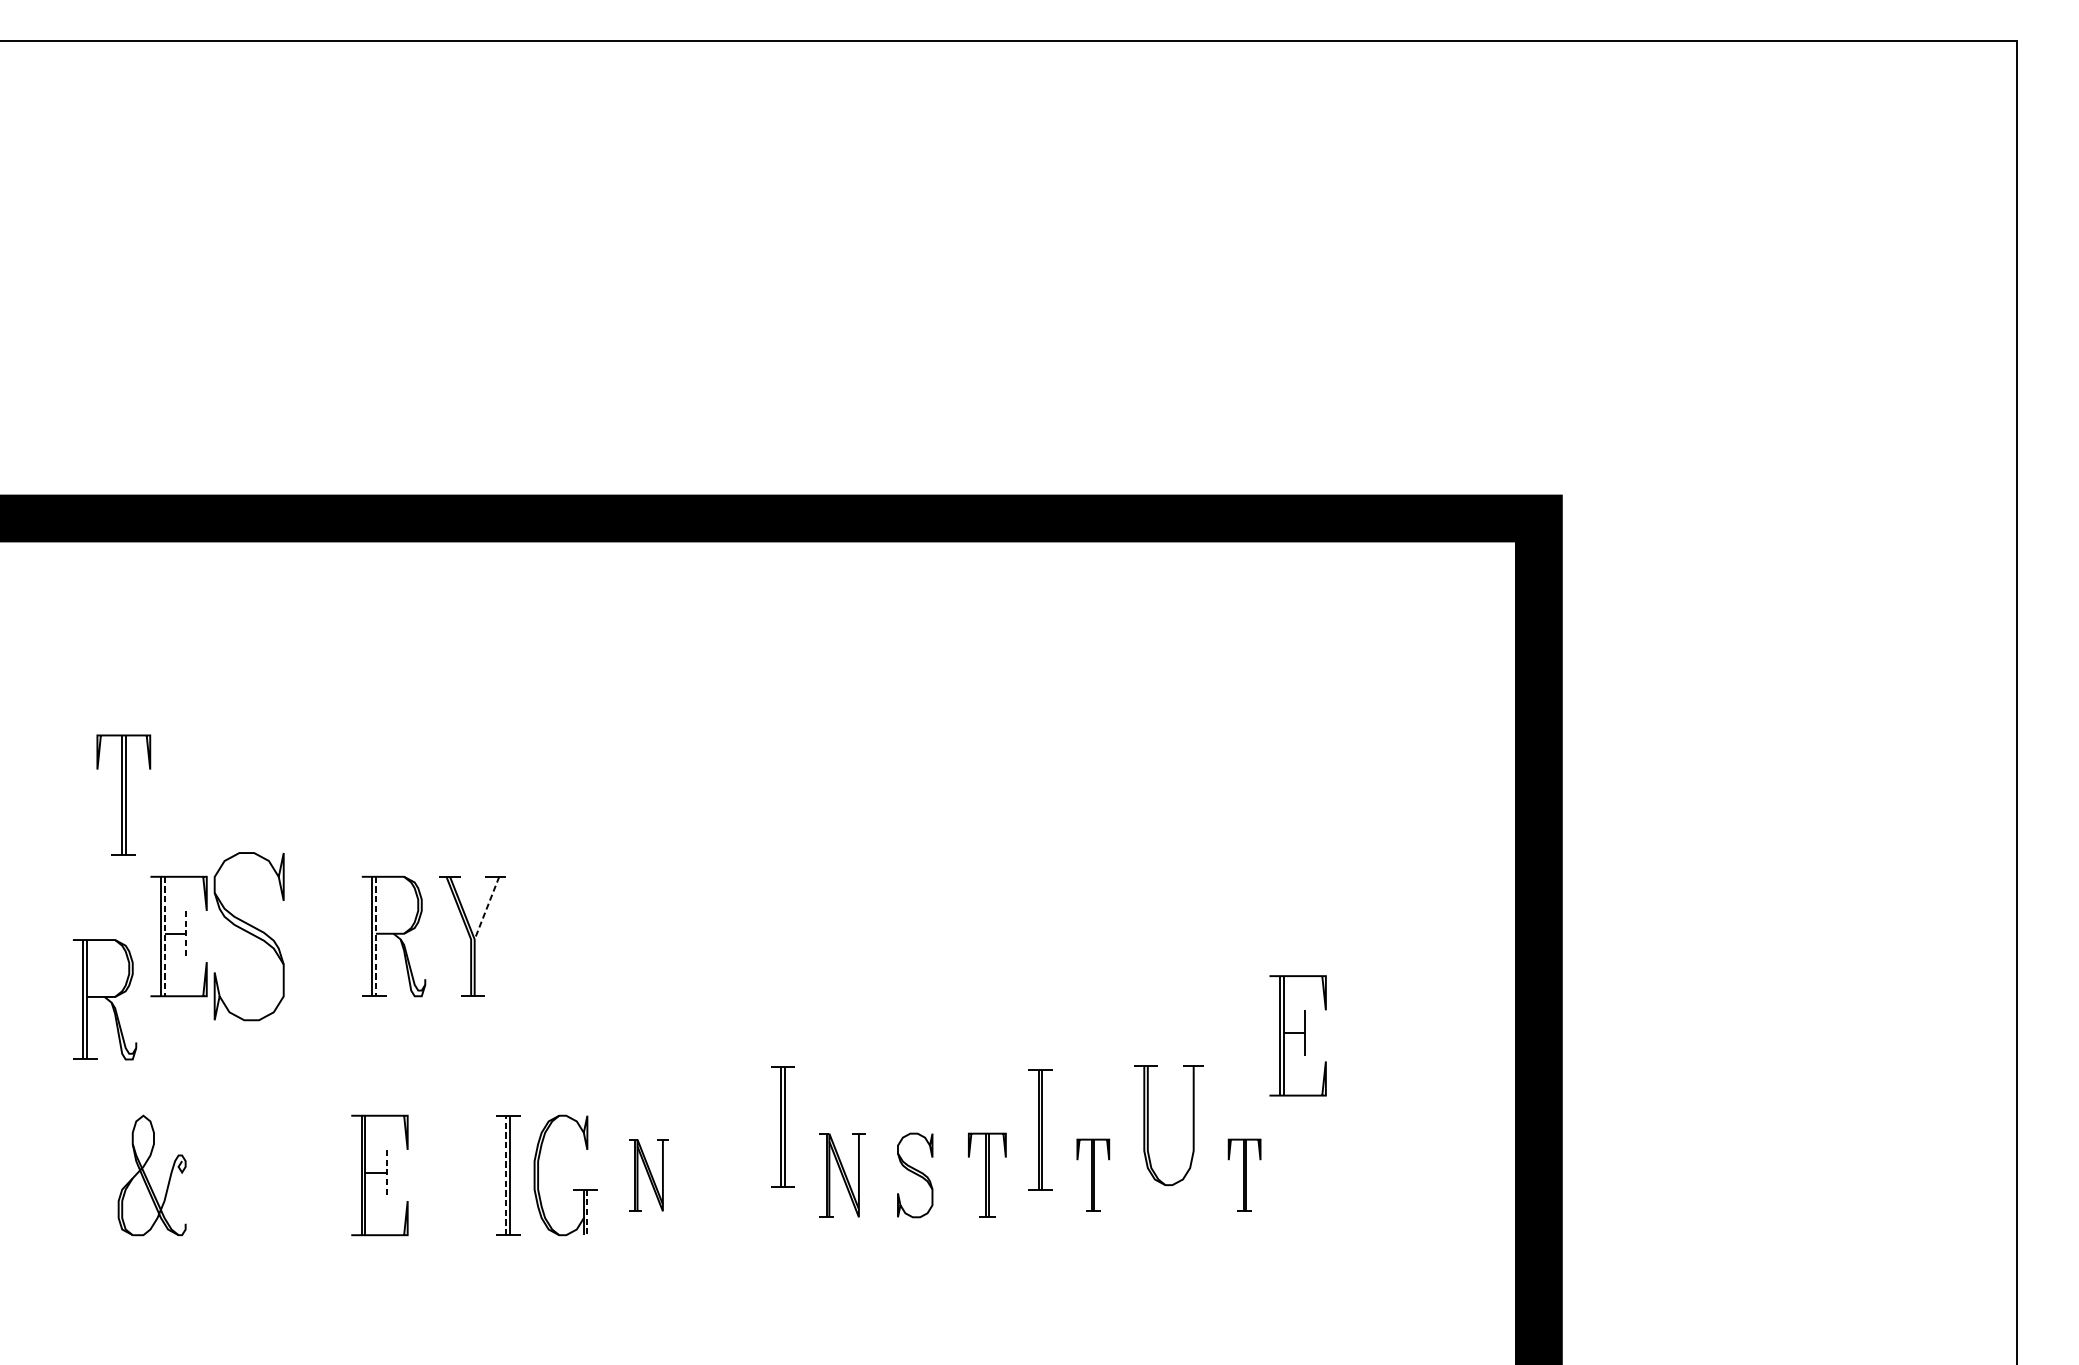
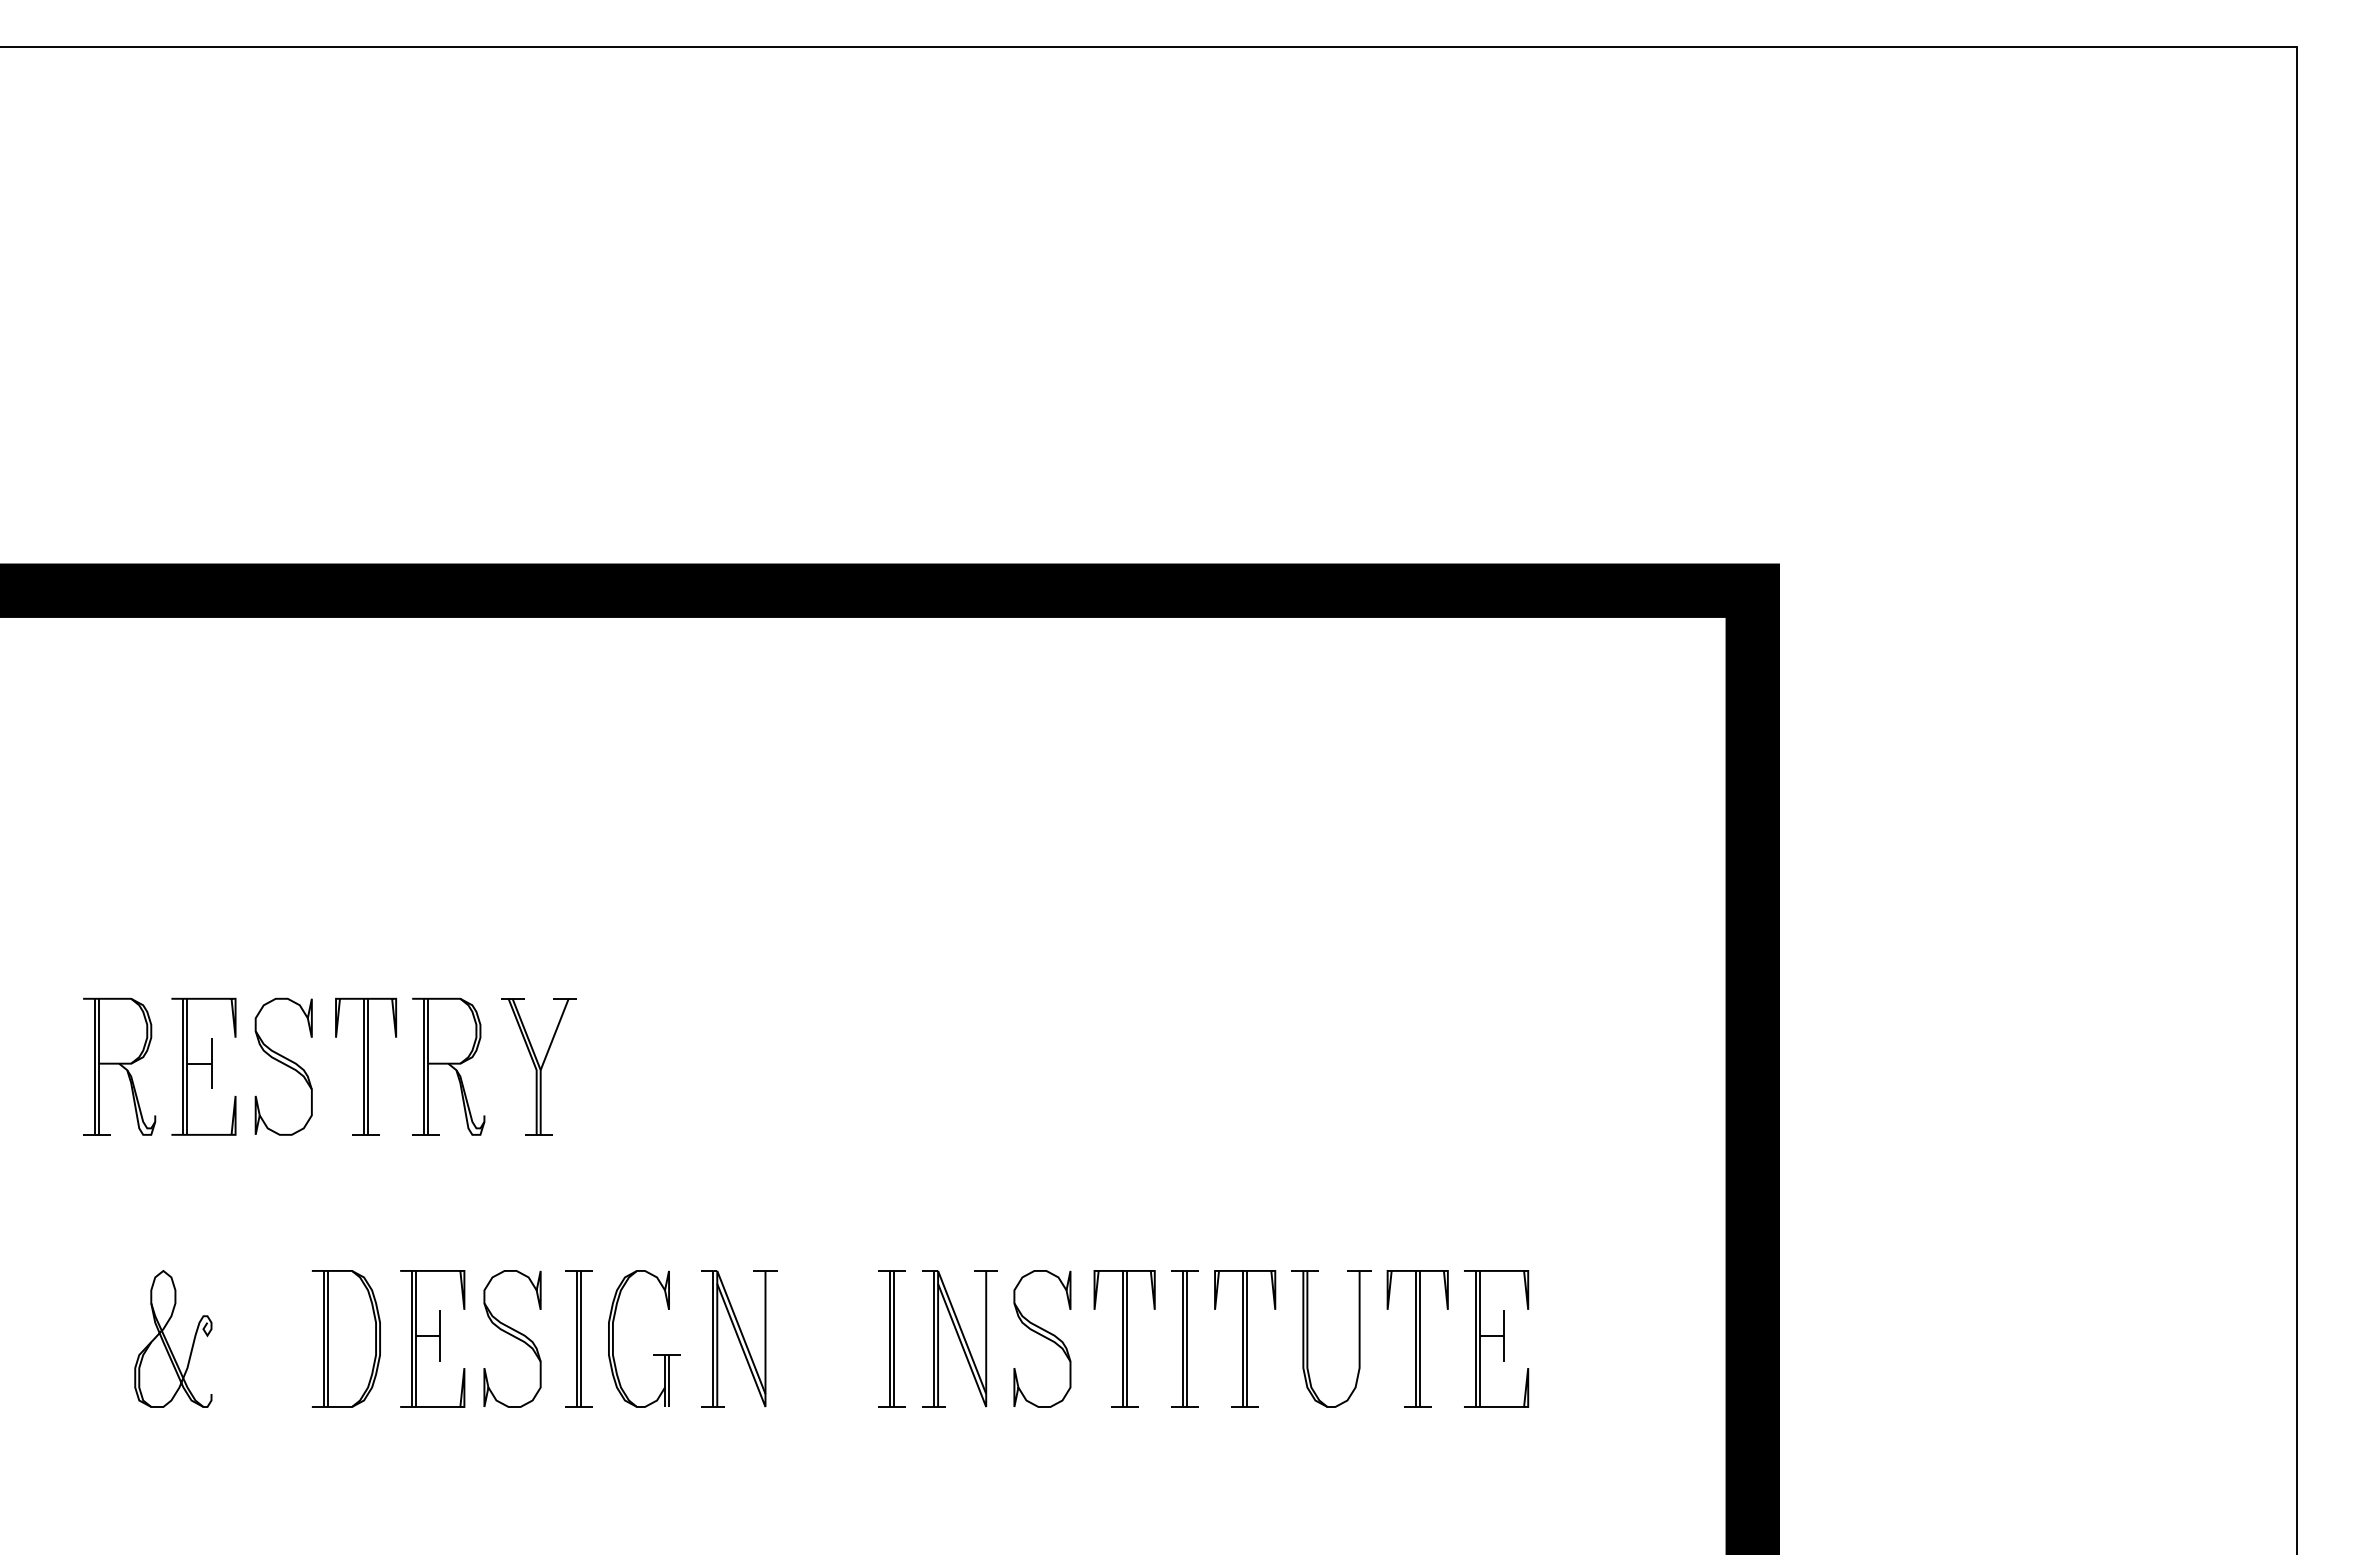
part: (124, 794) -> (366, 1066), moved
line: (486, 908) -> (554, 1034), dashed -> solid
line: (185, 933) -> (211, 1063), dashed -> solid
part: (248, 936) -> (283, 1066), size x0.71
line: (164, 937) -> (187, 1067), dashed -> solid
line: (376, 937) -> (428, 1067), dashed -> solid
part: (104, 999) -> (119, 1066), moved
part: (1298, 1035) -> (1496, 1338), moved
part: (1148, 1125) -> (1308, 1338), moved
part: (782, 1126) -> (891, 1338), moved
part: (1039, 1129) -> (1184, 1338), moved
line: (386, 1172) -> (440, 1335), dashed -> solid
part: (303, 1175) -> (345, 1338), added
part: (449, 1175) -> (512, 1338), added
line: (506, 1175) -> (576, 1338), dashed -> solid
part: (649, 1175) -> (739, 1338), size x1.67
part: (842, 1175) -> (959, 1338), size x1.43
part: (915, 1175) -> (1042, 1338), size x1.43
part: (987, 1175) -> (1124, 1338), size x1.43
part: (1093, 1175) -> (1245, 1338), size x1.67
part: (1244, 1175) -> (1417, 1338), size x1.67
line: (587, 1212) -> (669, 1381), dashed -> solid

